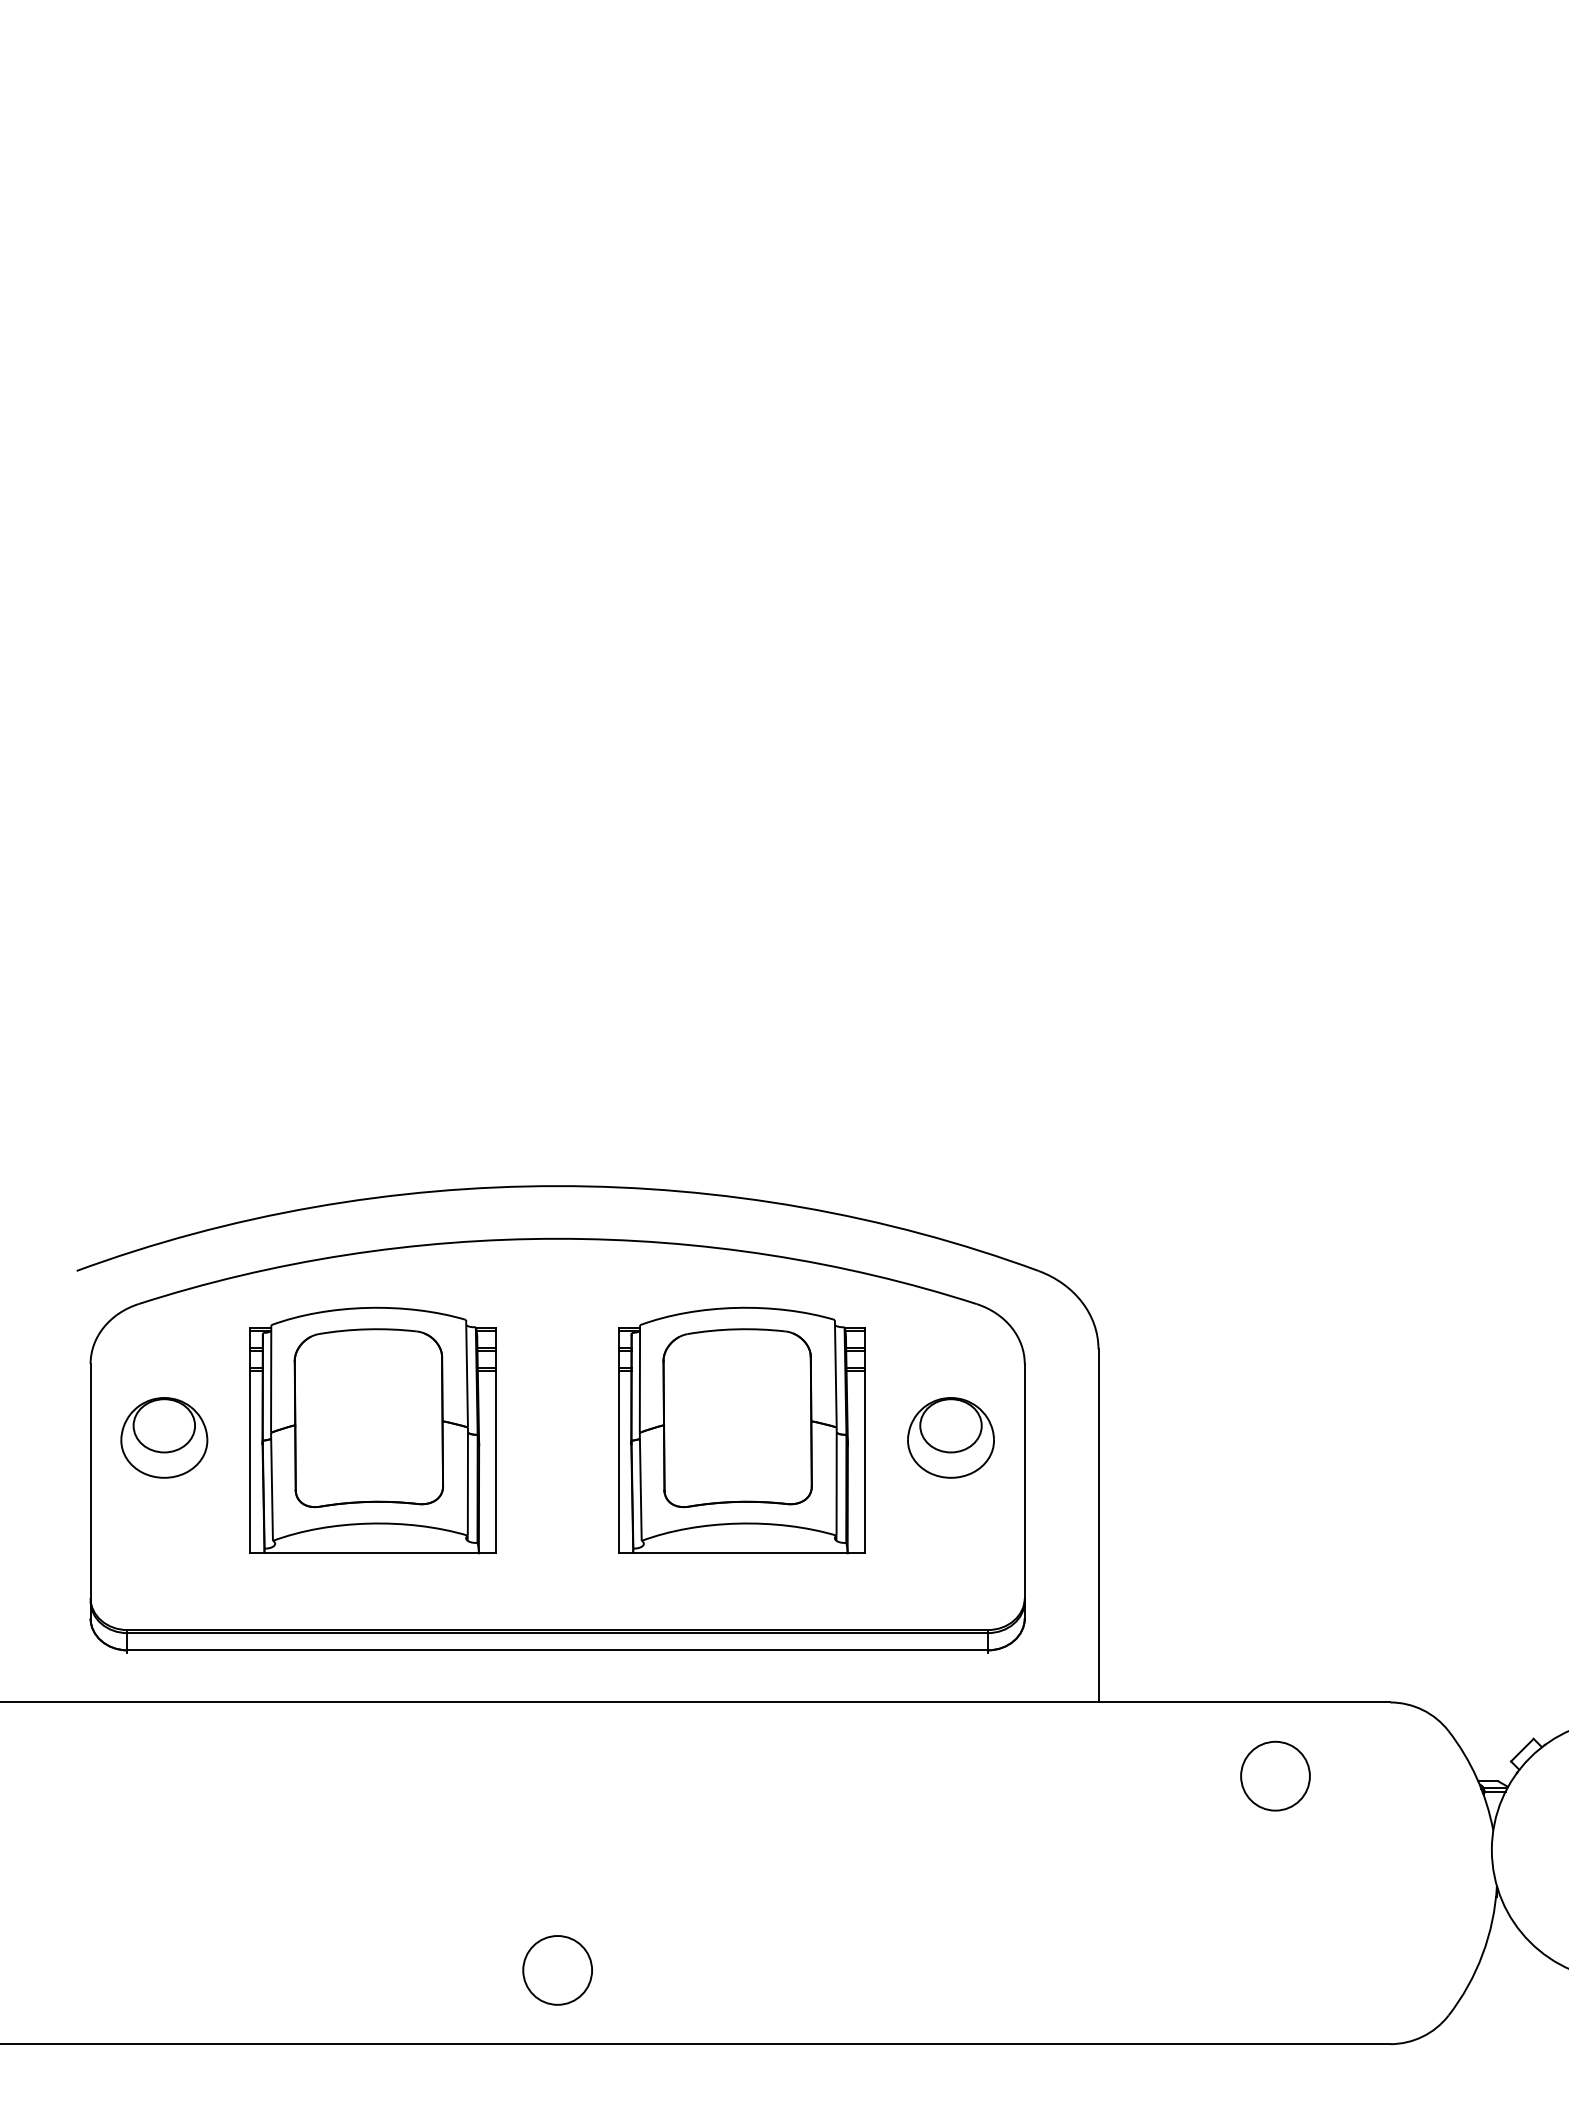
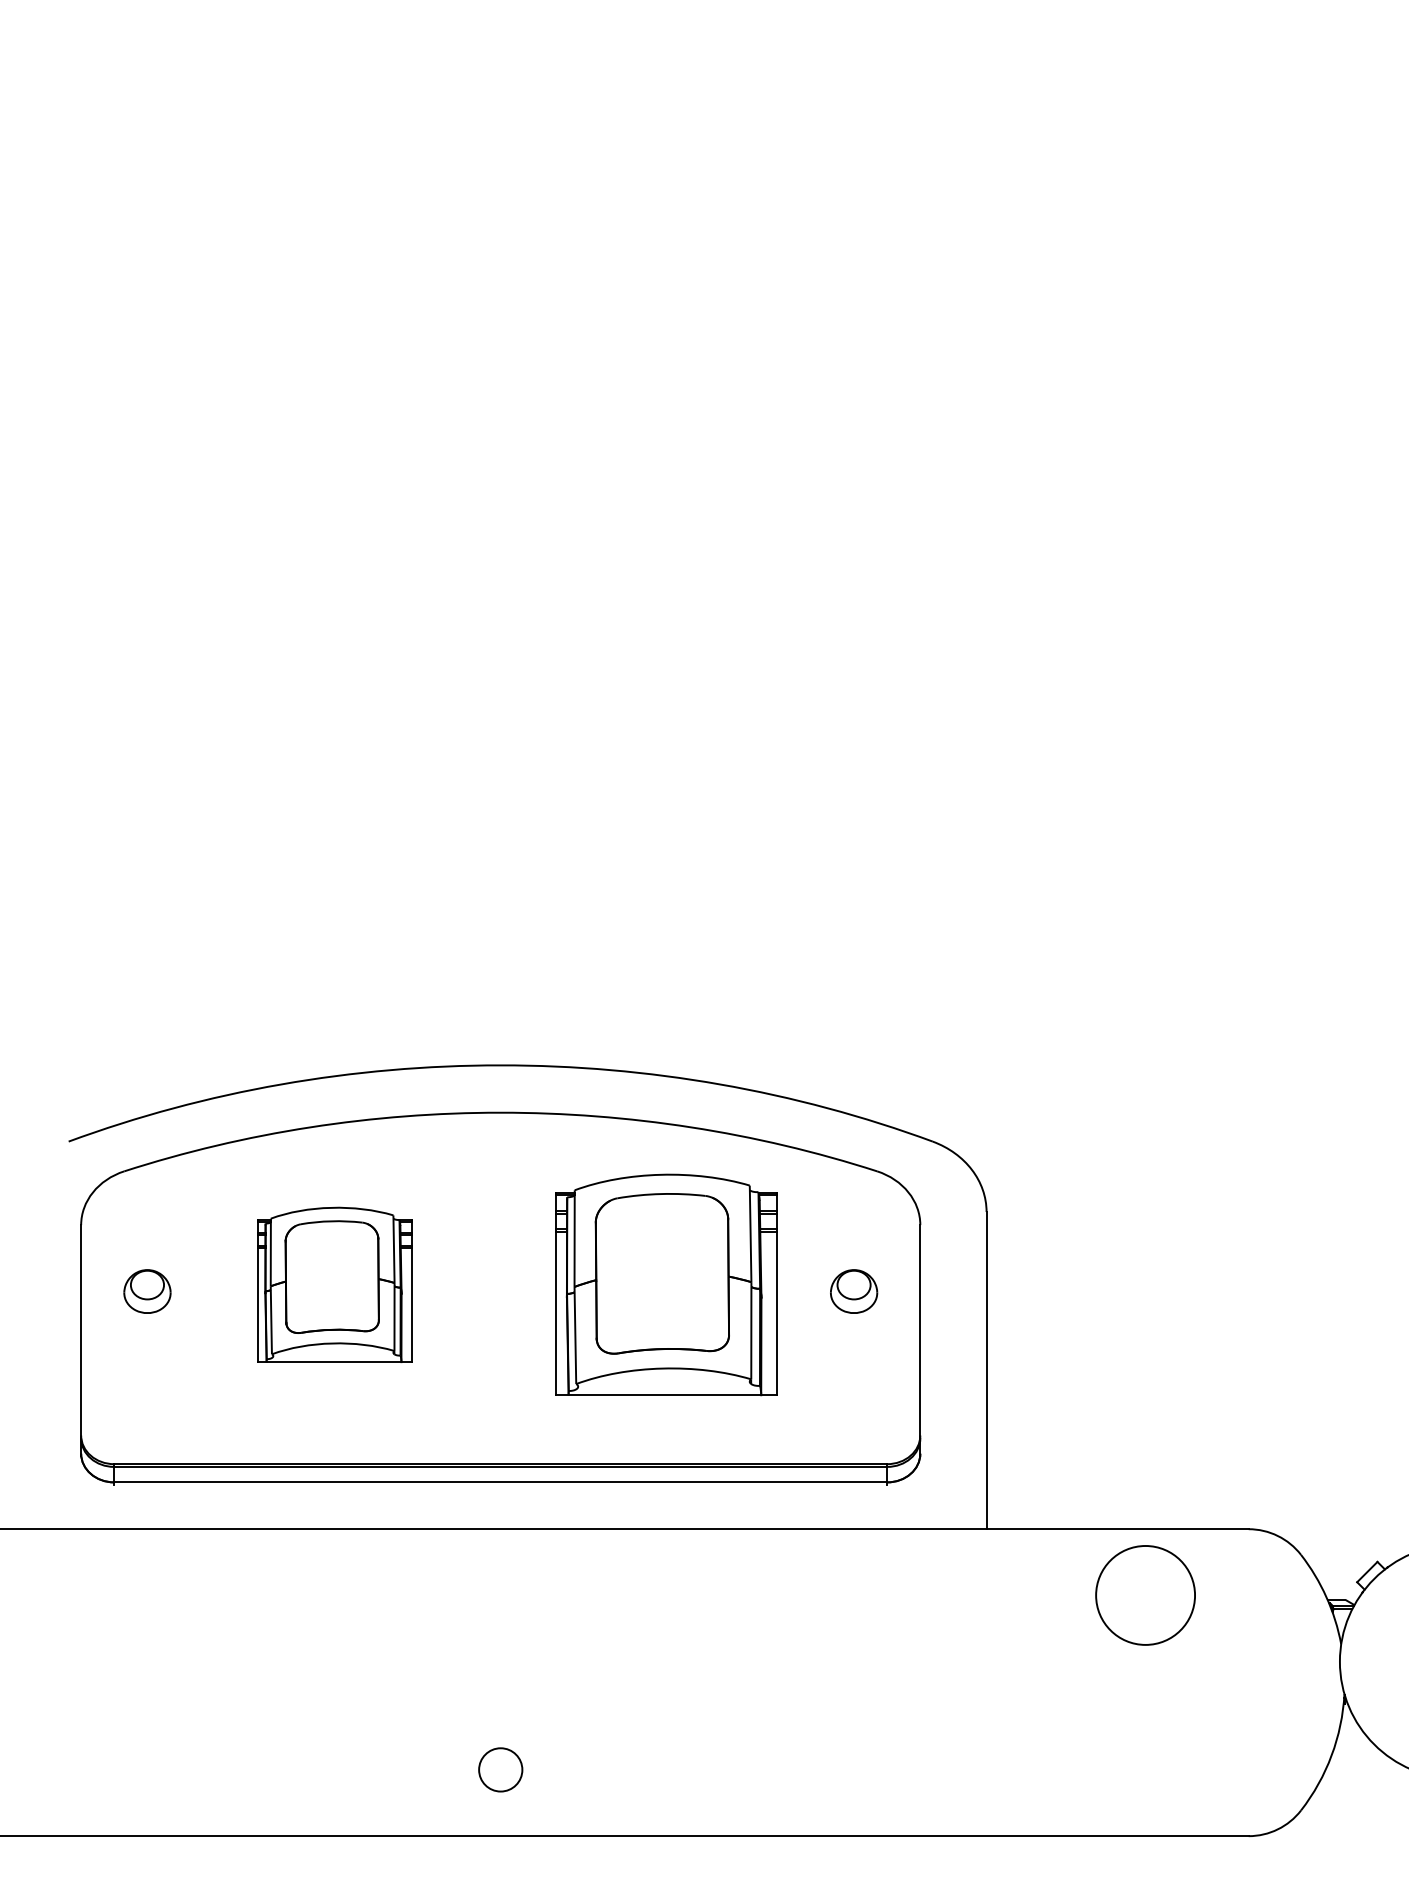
part: (372, 1430) -> (334, 1284), size x0.7
part: (164, 1437) -> (147, 1291), size x0.6
part: (950, 1437) -> (853, 1291), size x0.6
circle: (1275, 1775) -> (1145, 1594), size x1.6
circle: (557, 1970) -> (500, 1769), size x0.7

